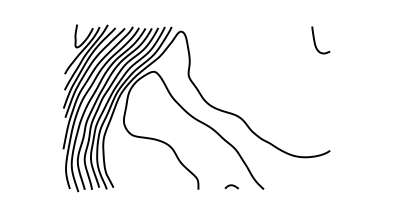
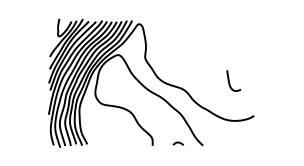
curve: (315, 40) -> (229, 81), moved

